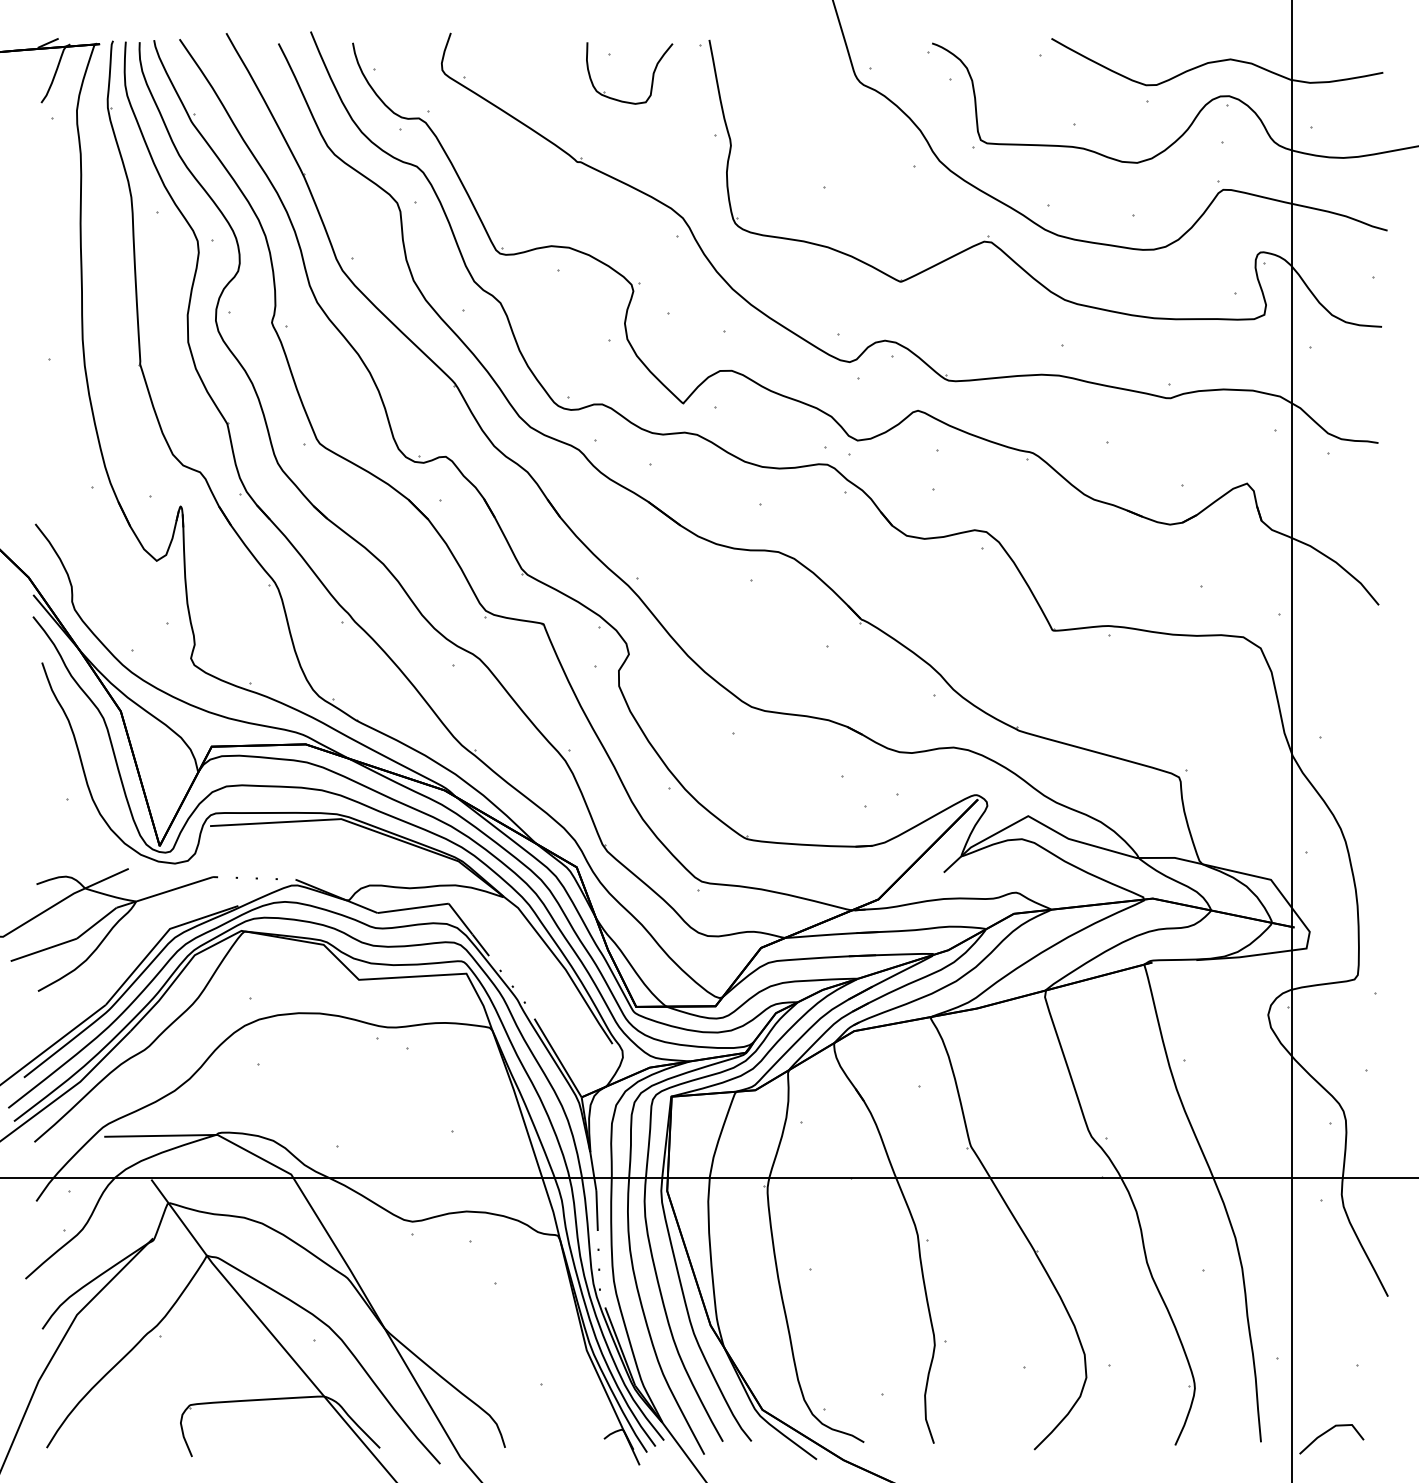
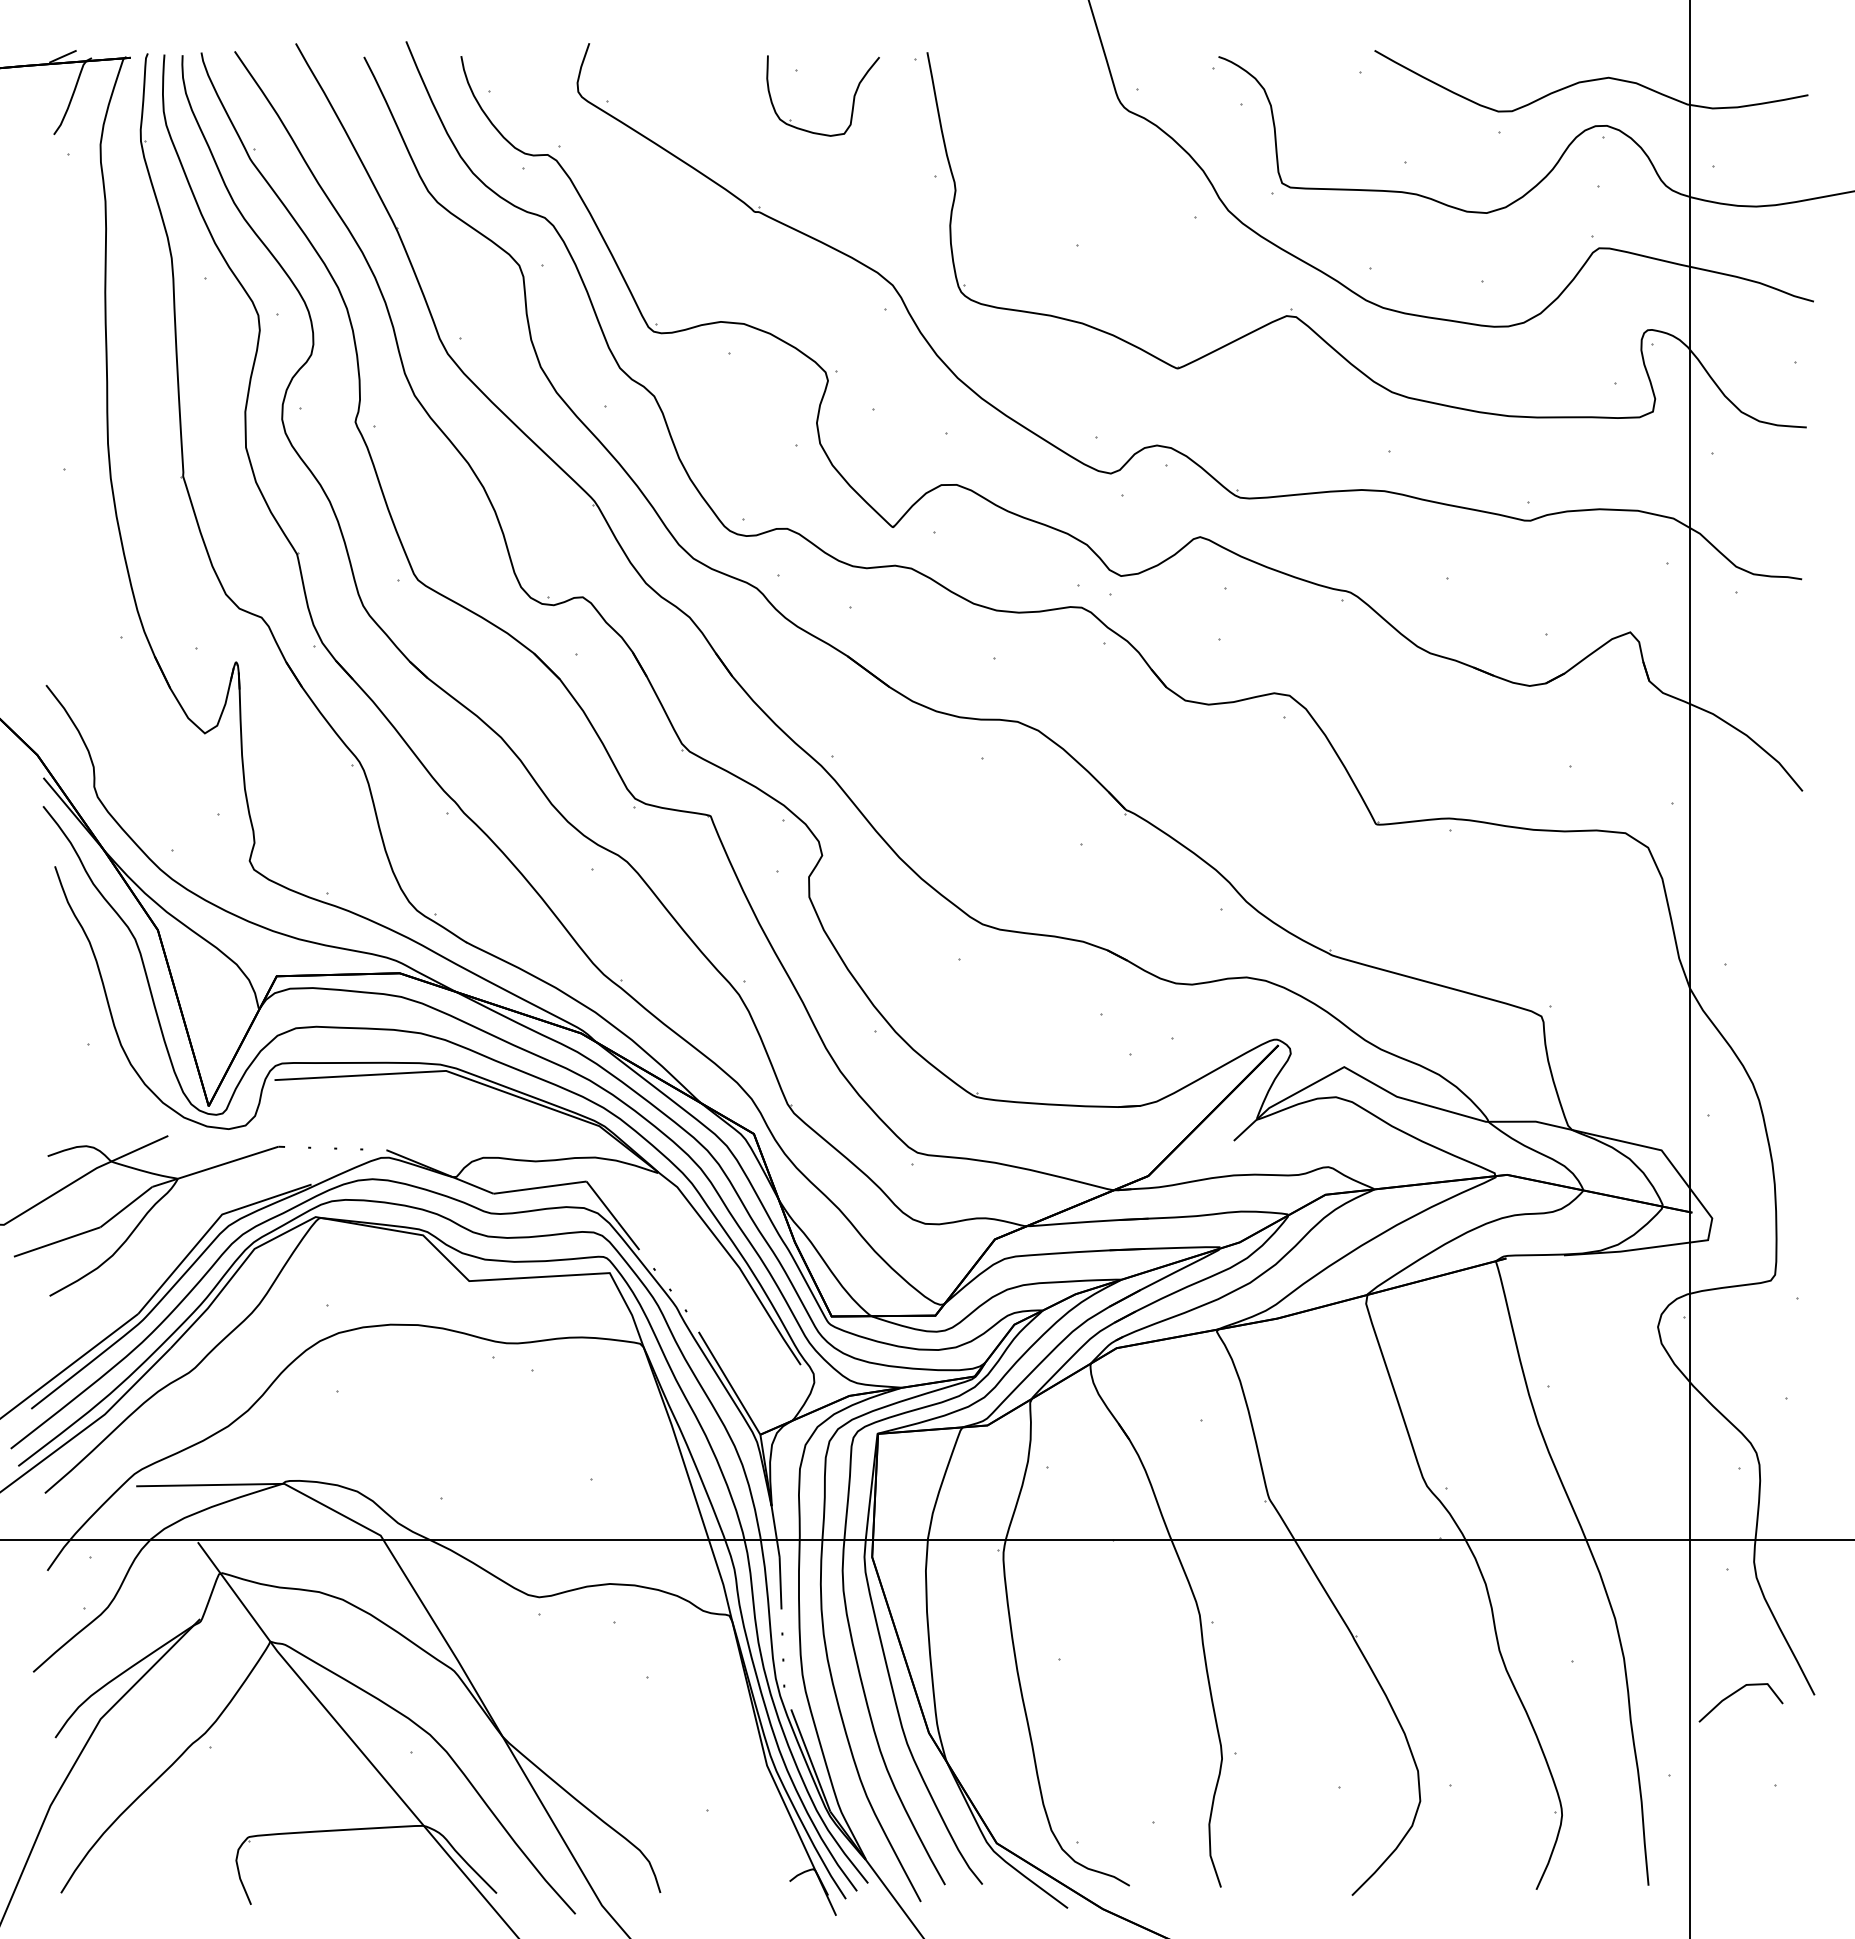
line: (1327, 1432) -> (1735, 1693), moved

